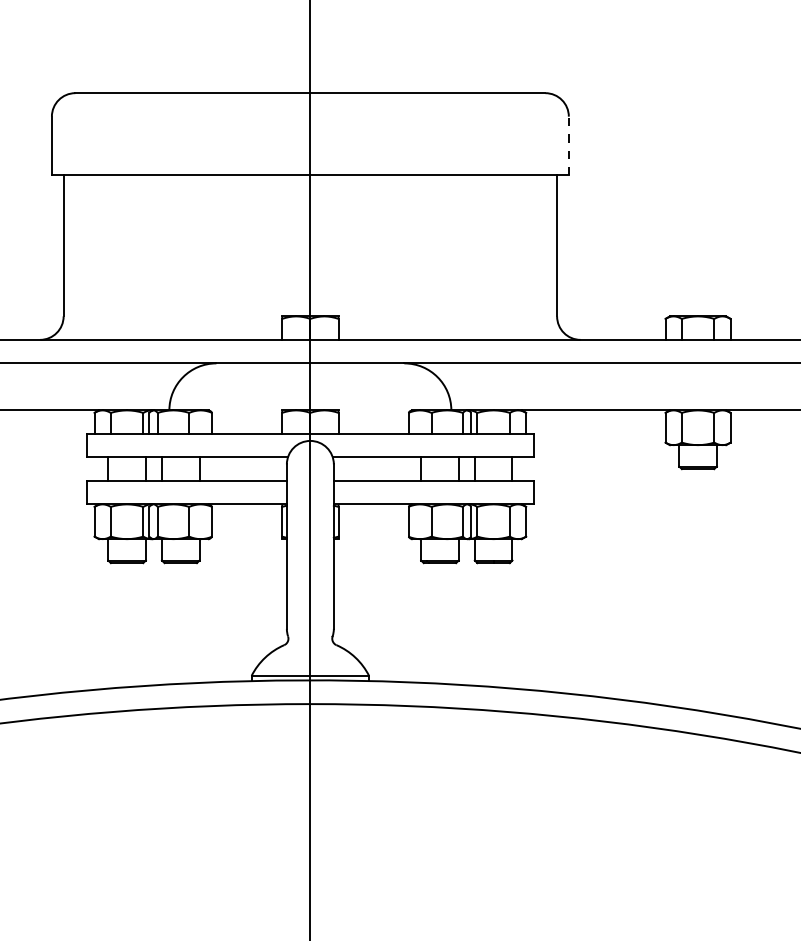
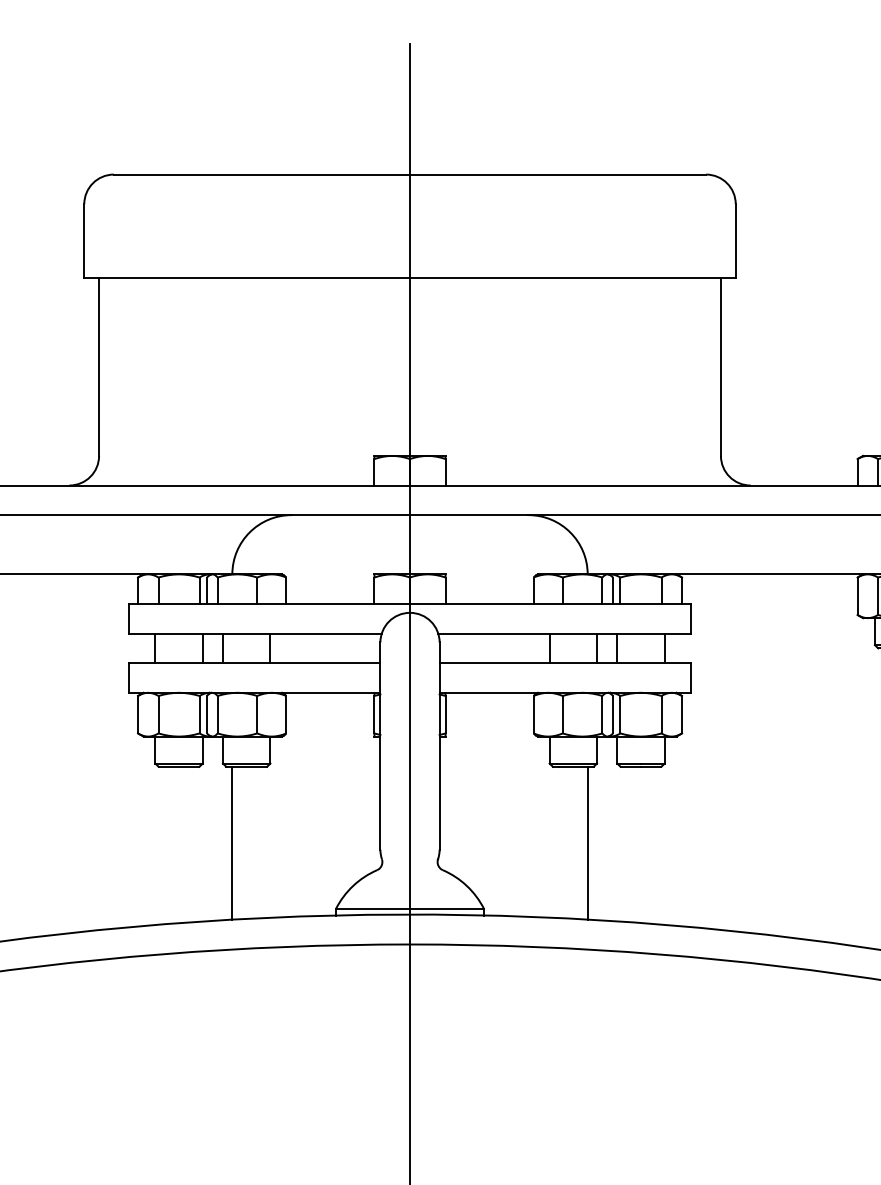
line: (568, 145) -> (735, 240), dashed -> solid
line: (169, 623) -> (232, 842), added
line: (451, 623) -> (587, 842), added

